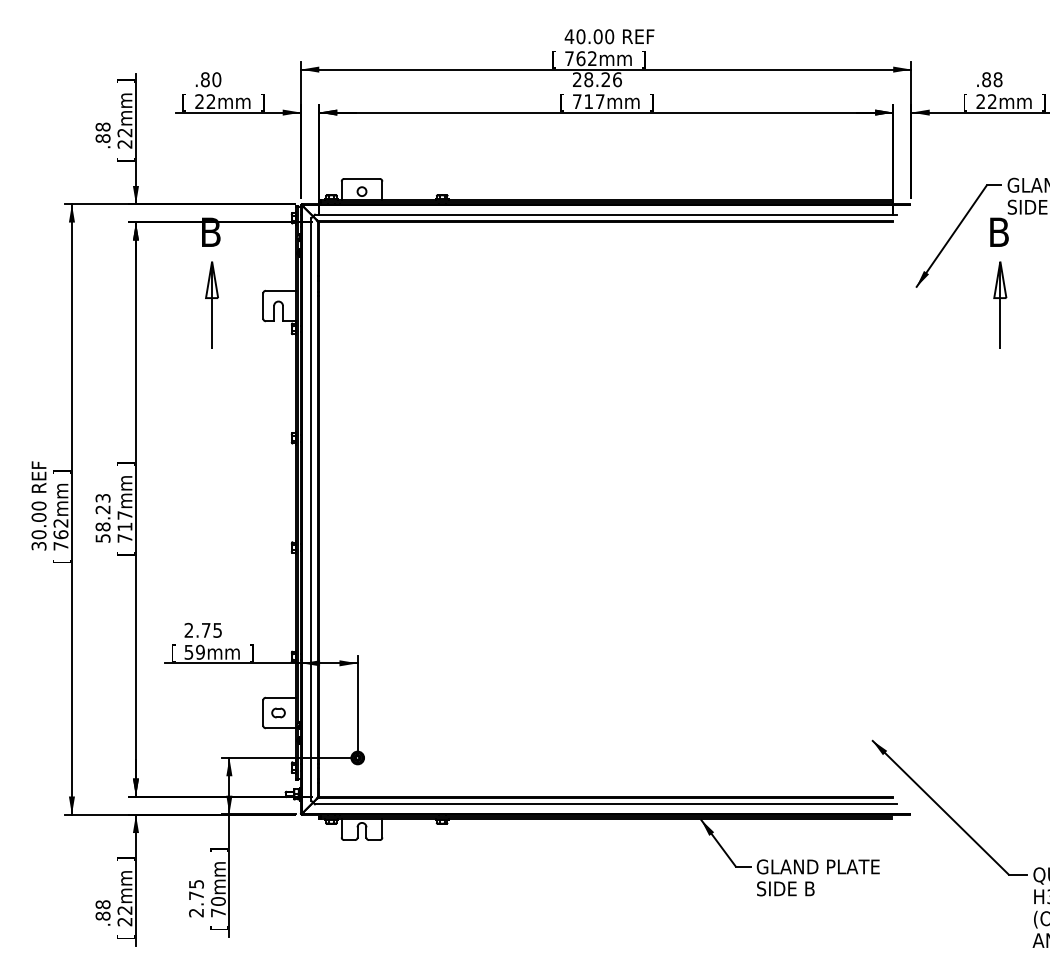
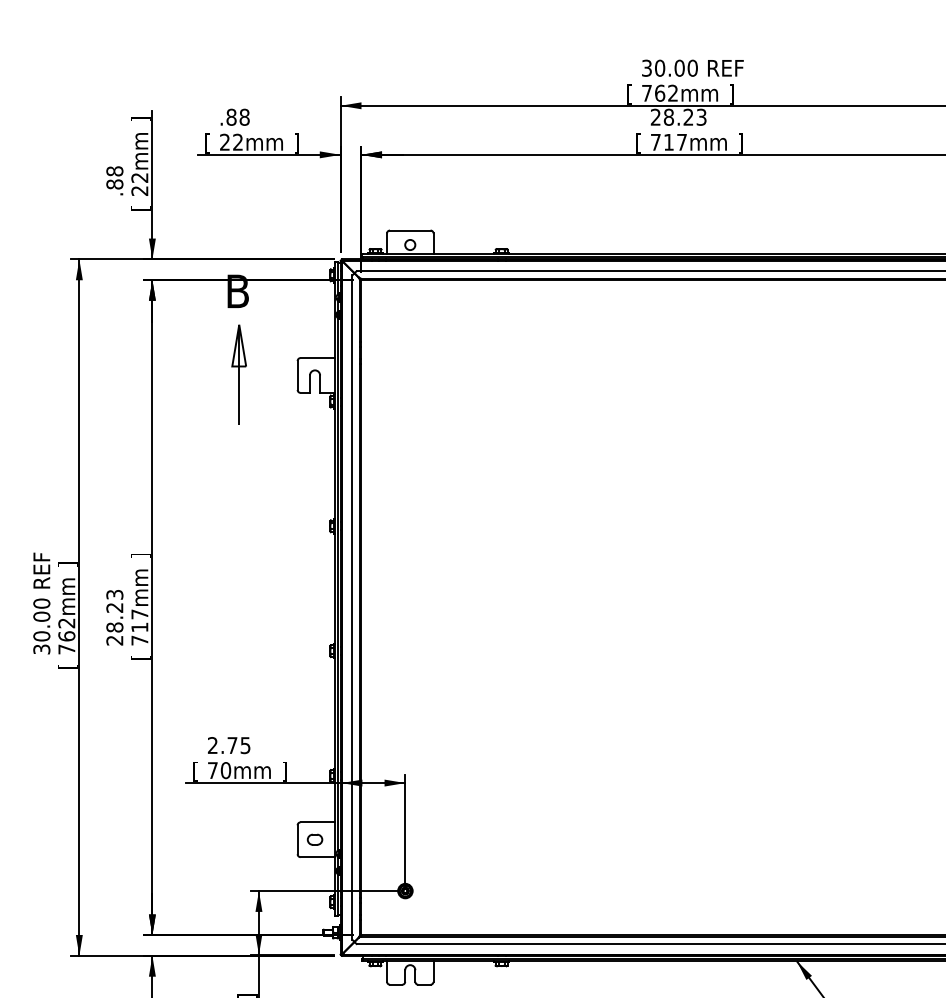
text: (569, 36) -> (646, 68), 40.00 -> 30.00
text: (216, 79) -> (244, 117), .80 -> .88
text: (617, 79) -> (701, 117), 28.26 -> 28.23
text: (102, 538) -> (114, 640), 58.23 -> 28.23
text: (194, 652) -> (219, 770), 59mm -> 70mm

